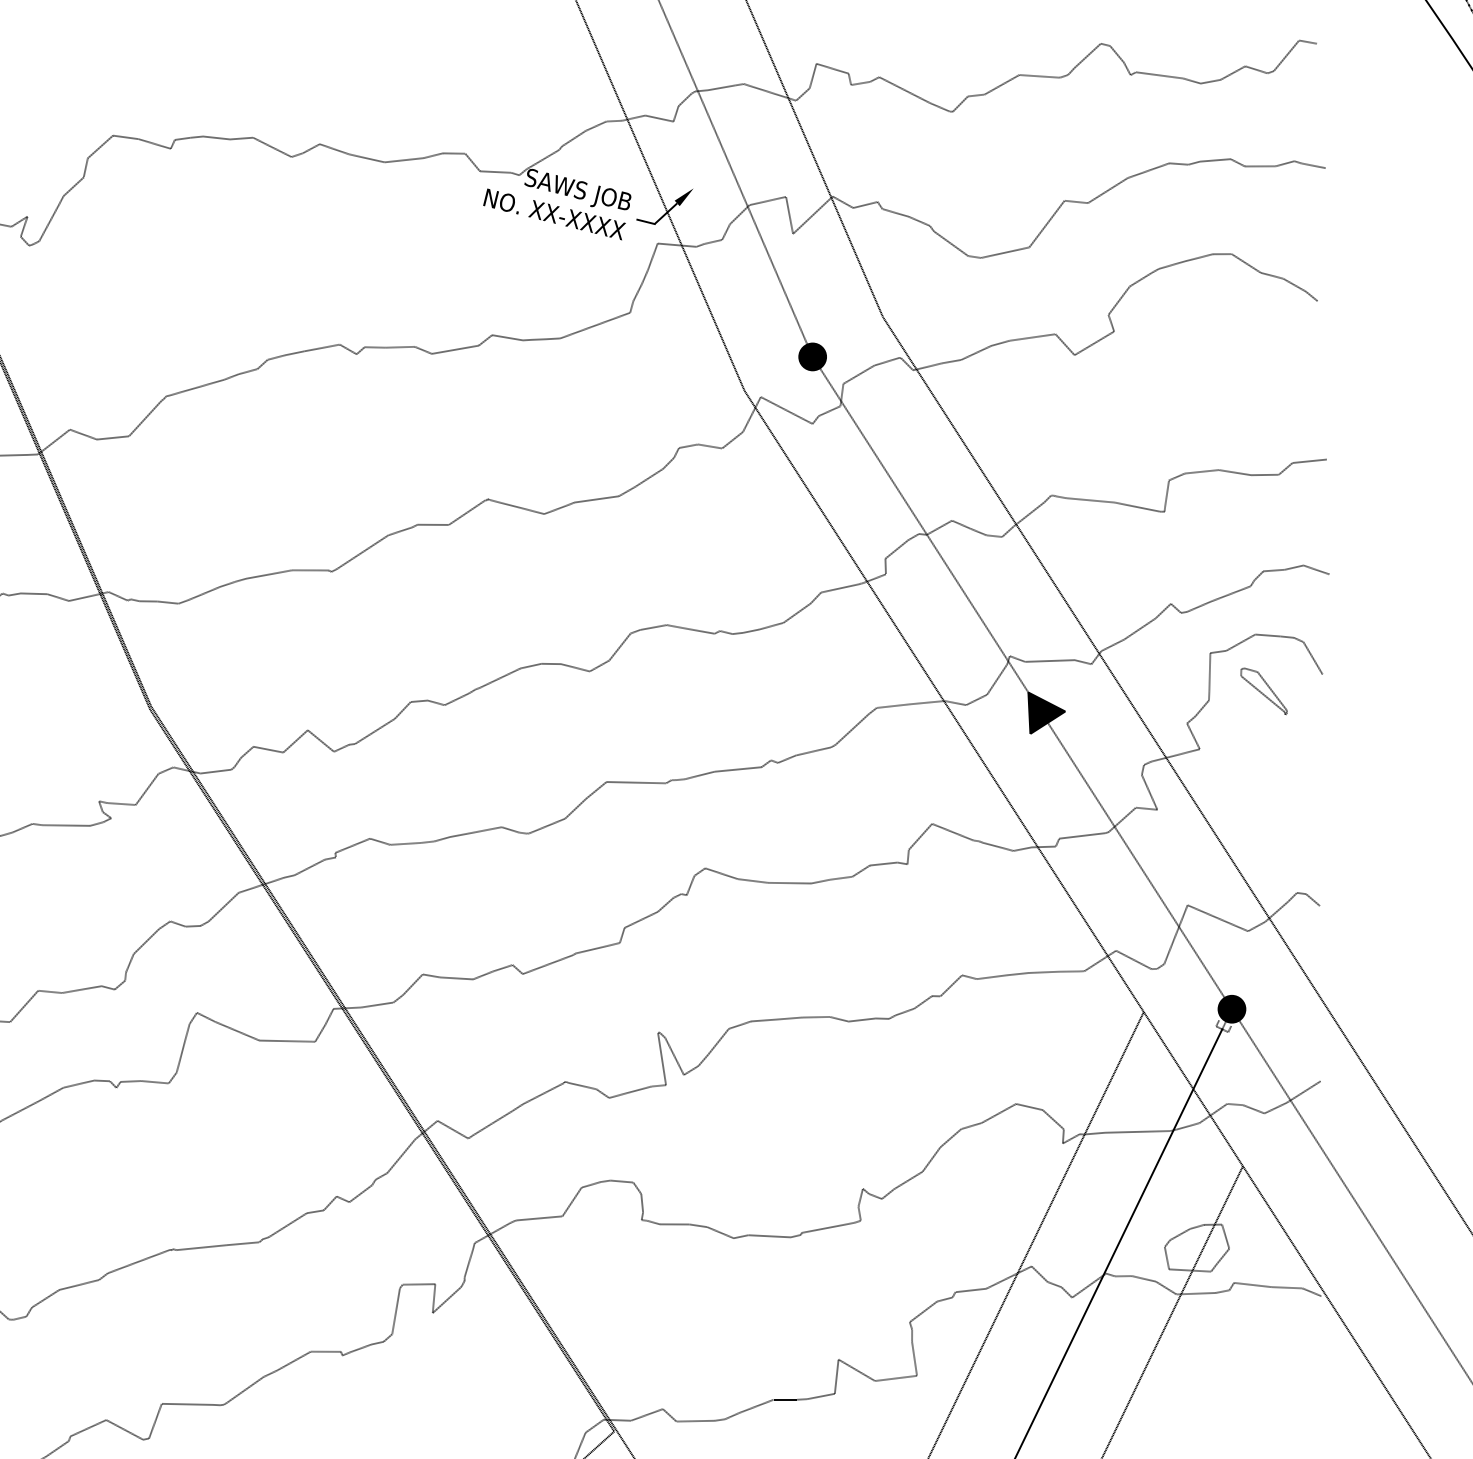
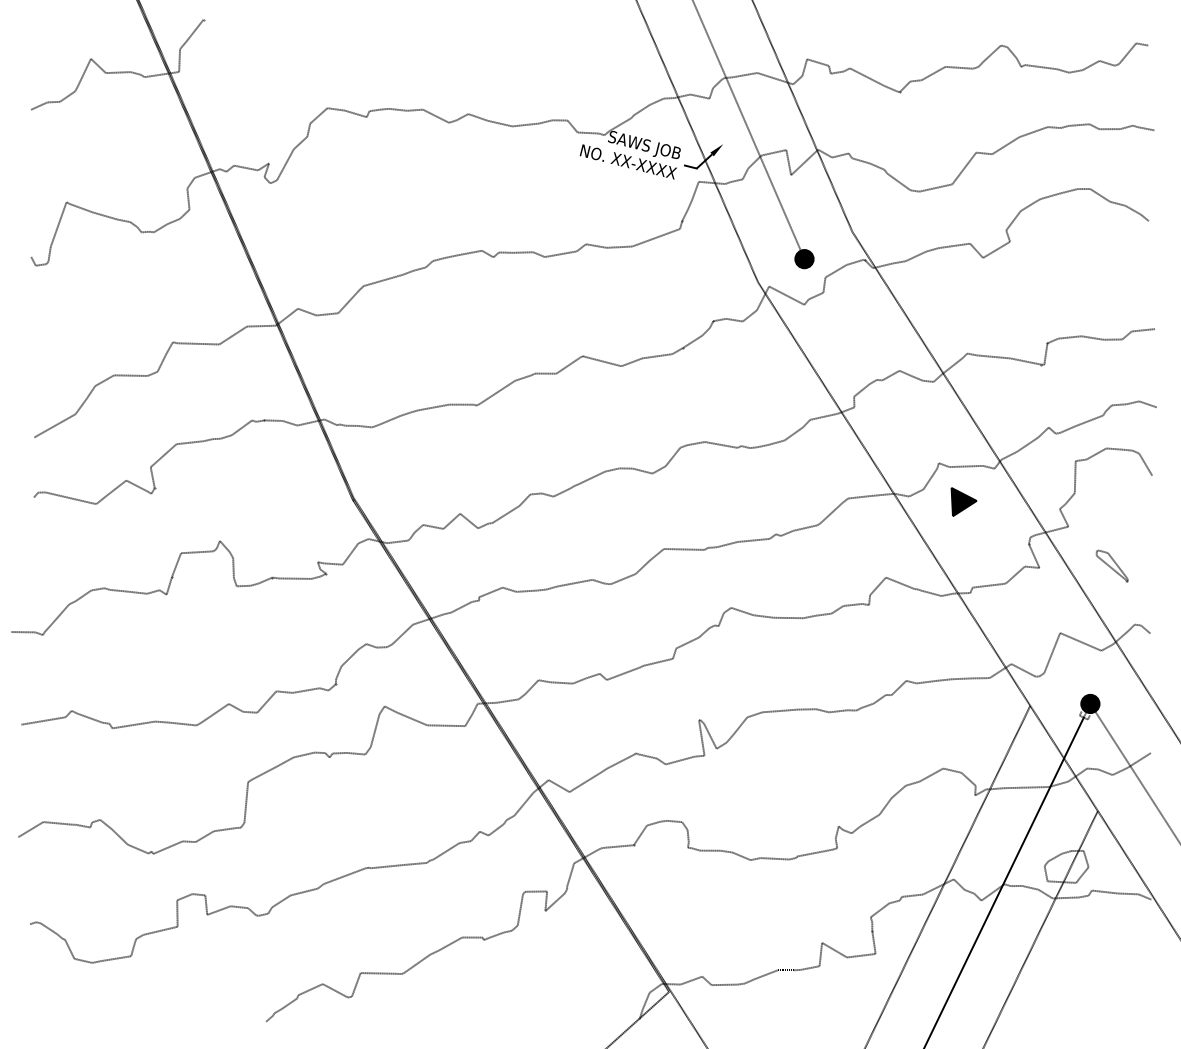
line: (1022, 683) -> (947, 481), removed
part: (1262, 690) -> (1111, 565), moved

